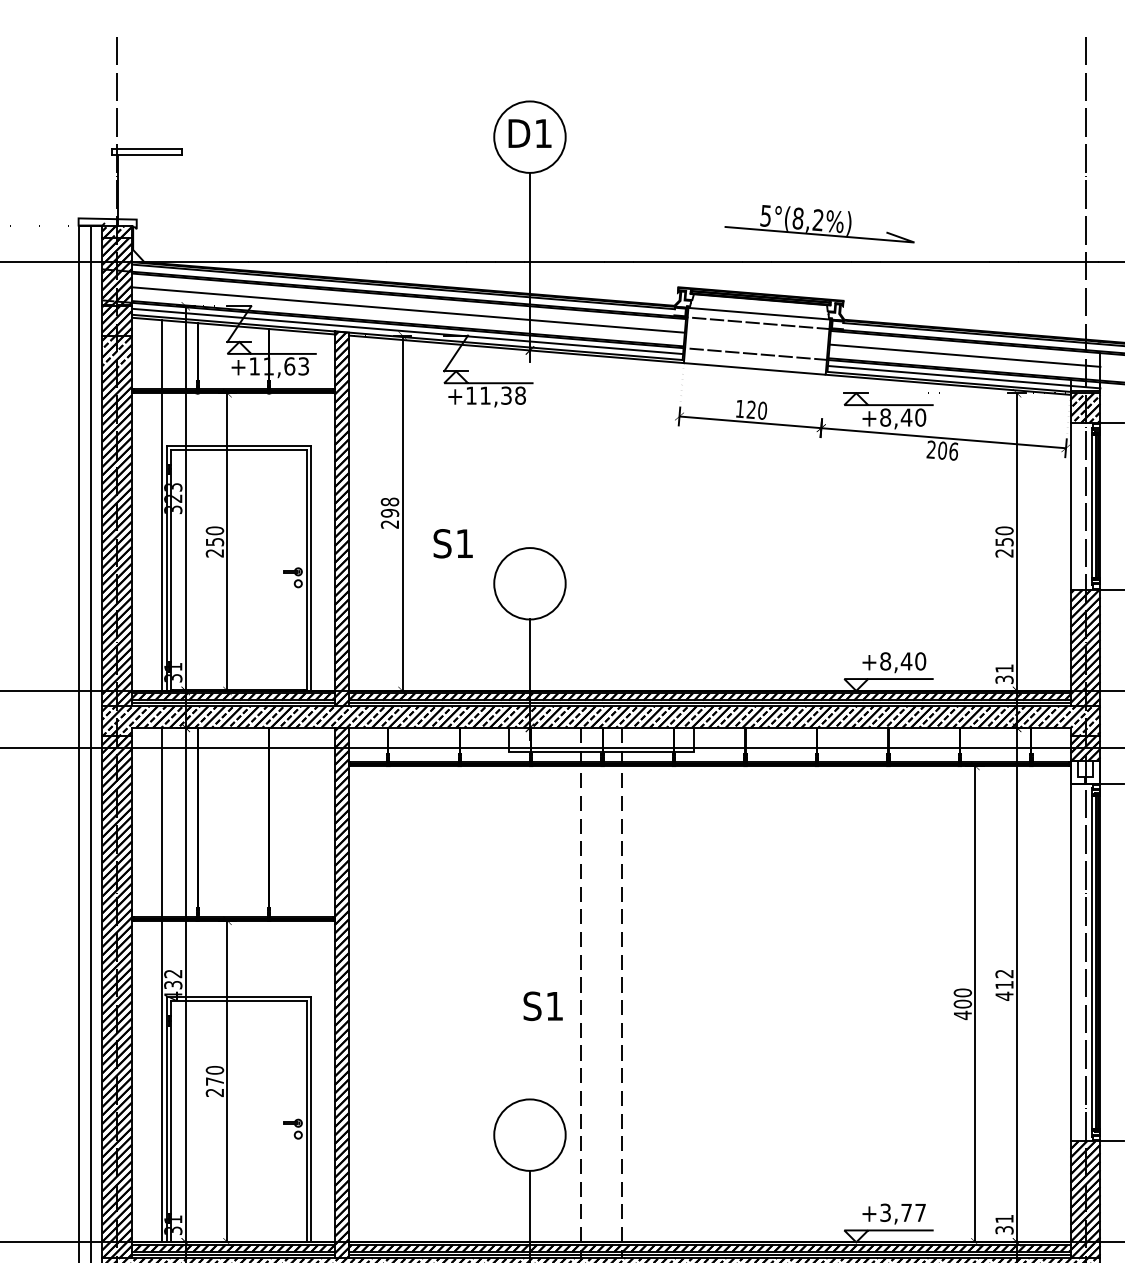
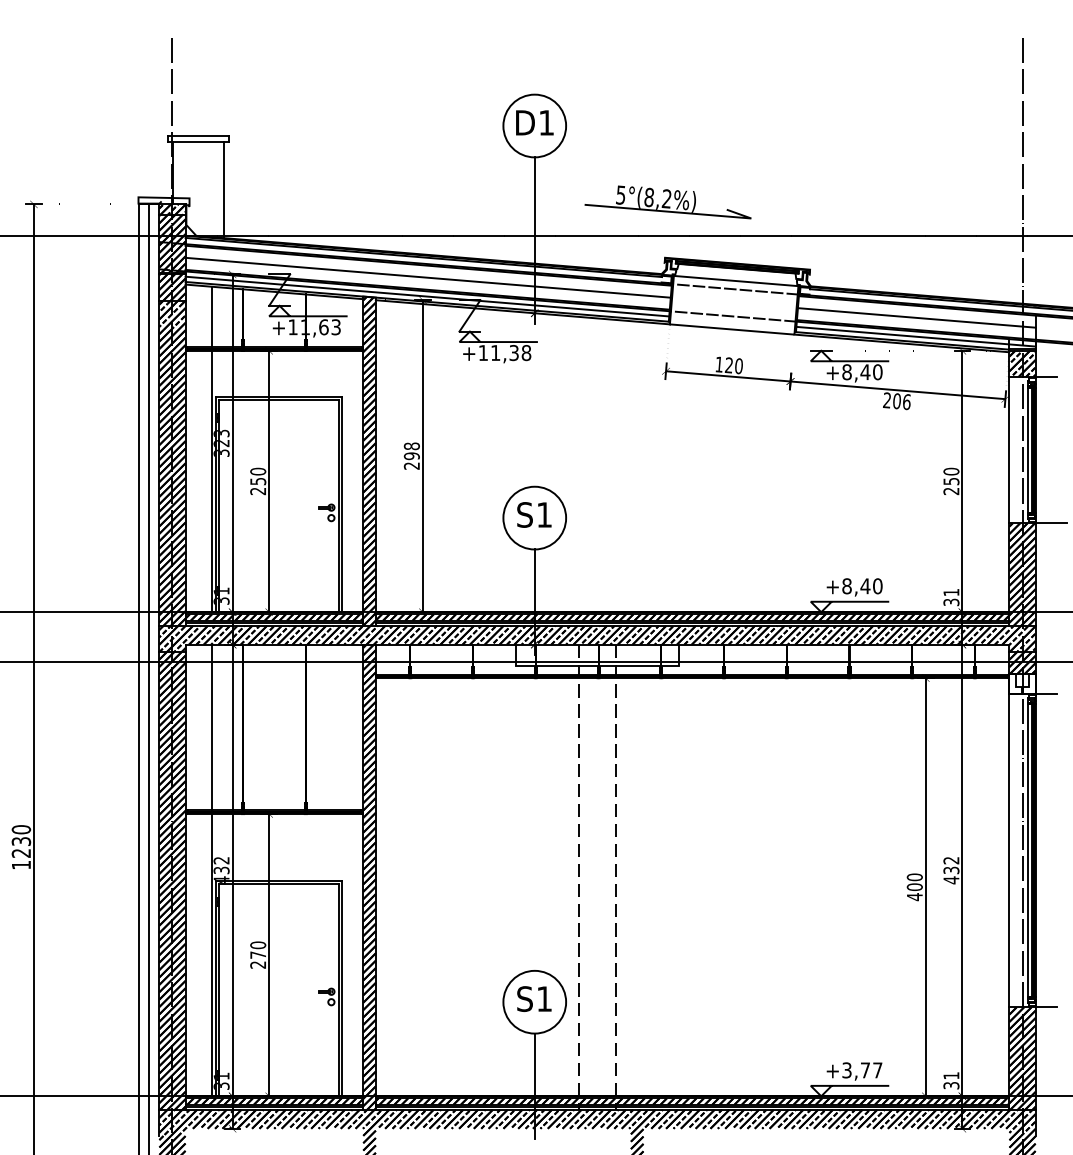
line: (176, 209) -> (224, 189), added
part: (818, 224) -> (667, 202), moved
text: (453, 543) -> (534, 514), moved
text: (1004, 985) -> (951, 870), 412 -> 432
text: (543, 1005) -> (534, 998), moved

